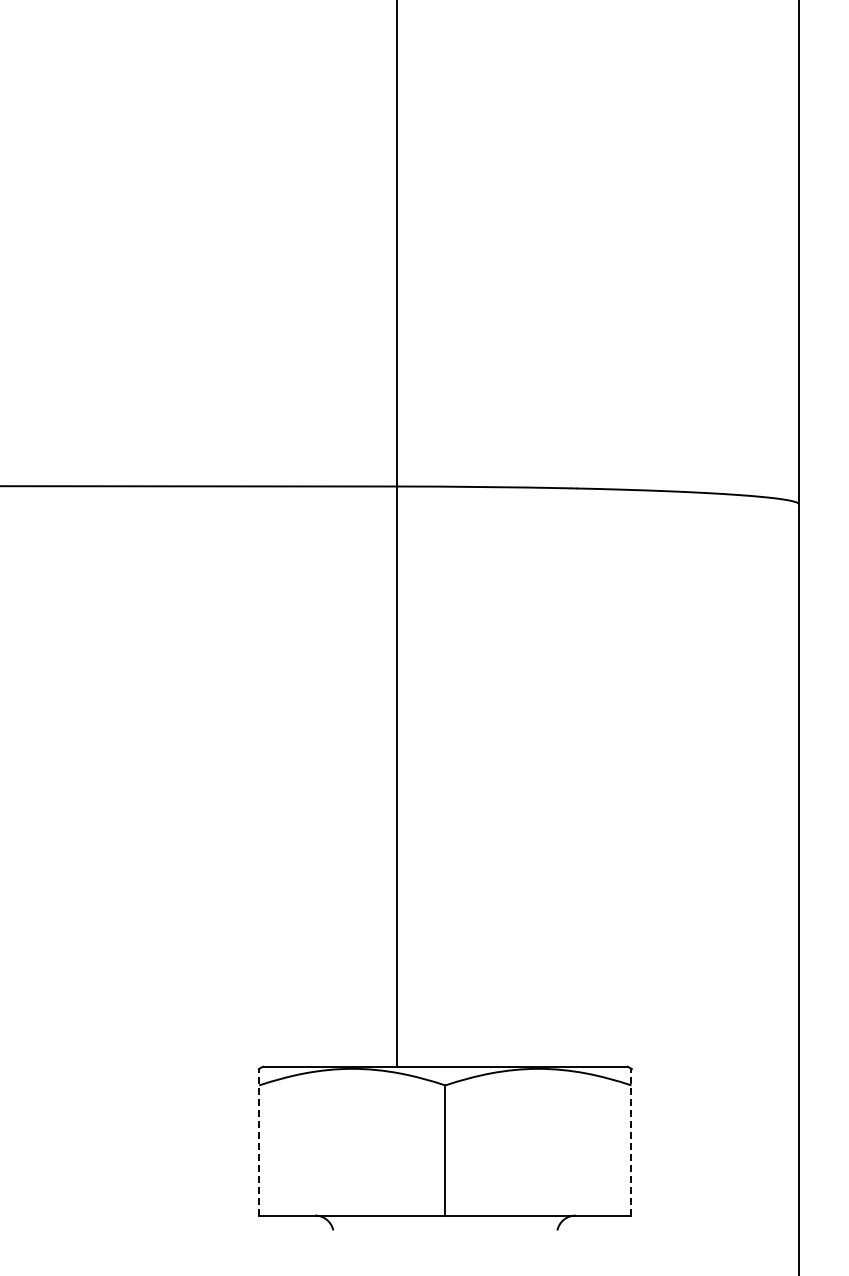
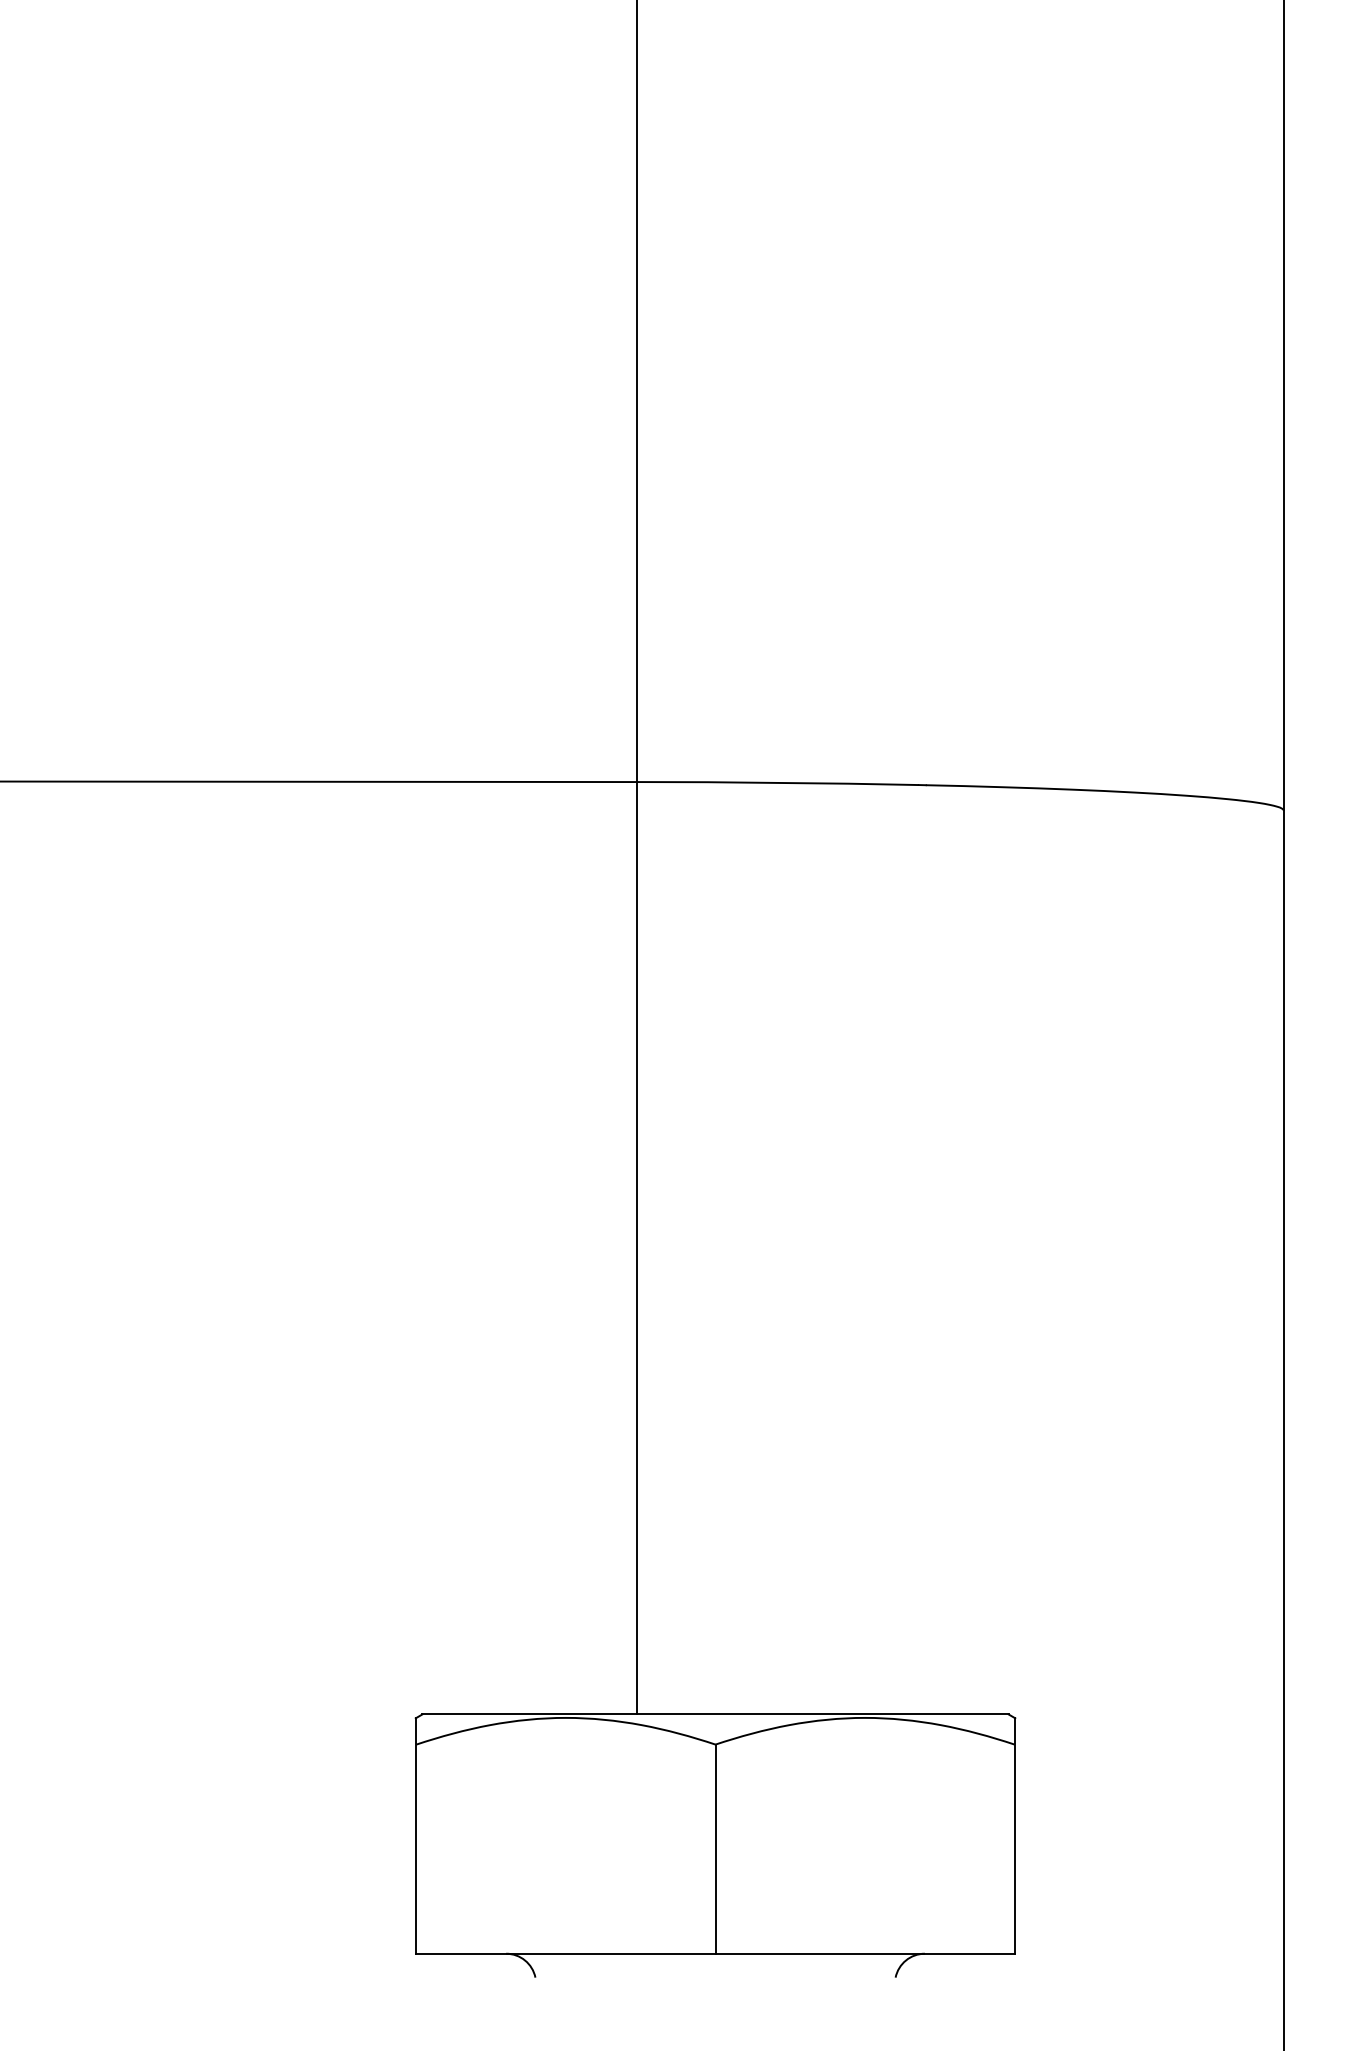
line: (259, 1141) -> (416, 1834), dashed -> solid
line: (631, 1141) -> (1014, 1834), dashed -> solid

